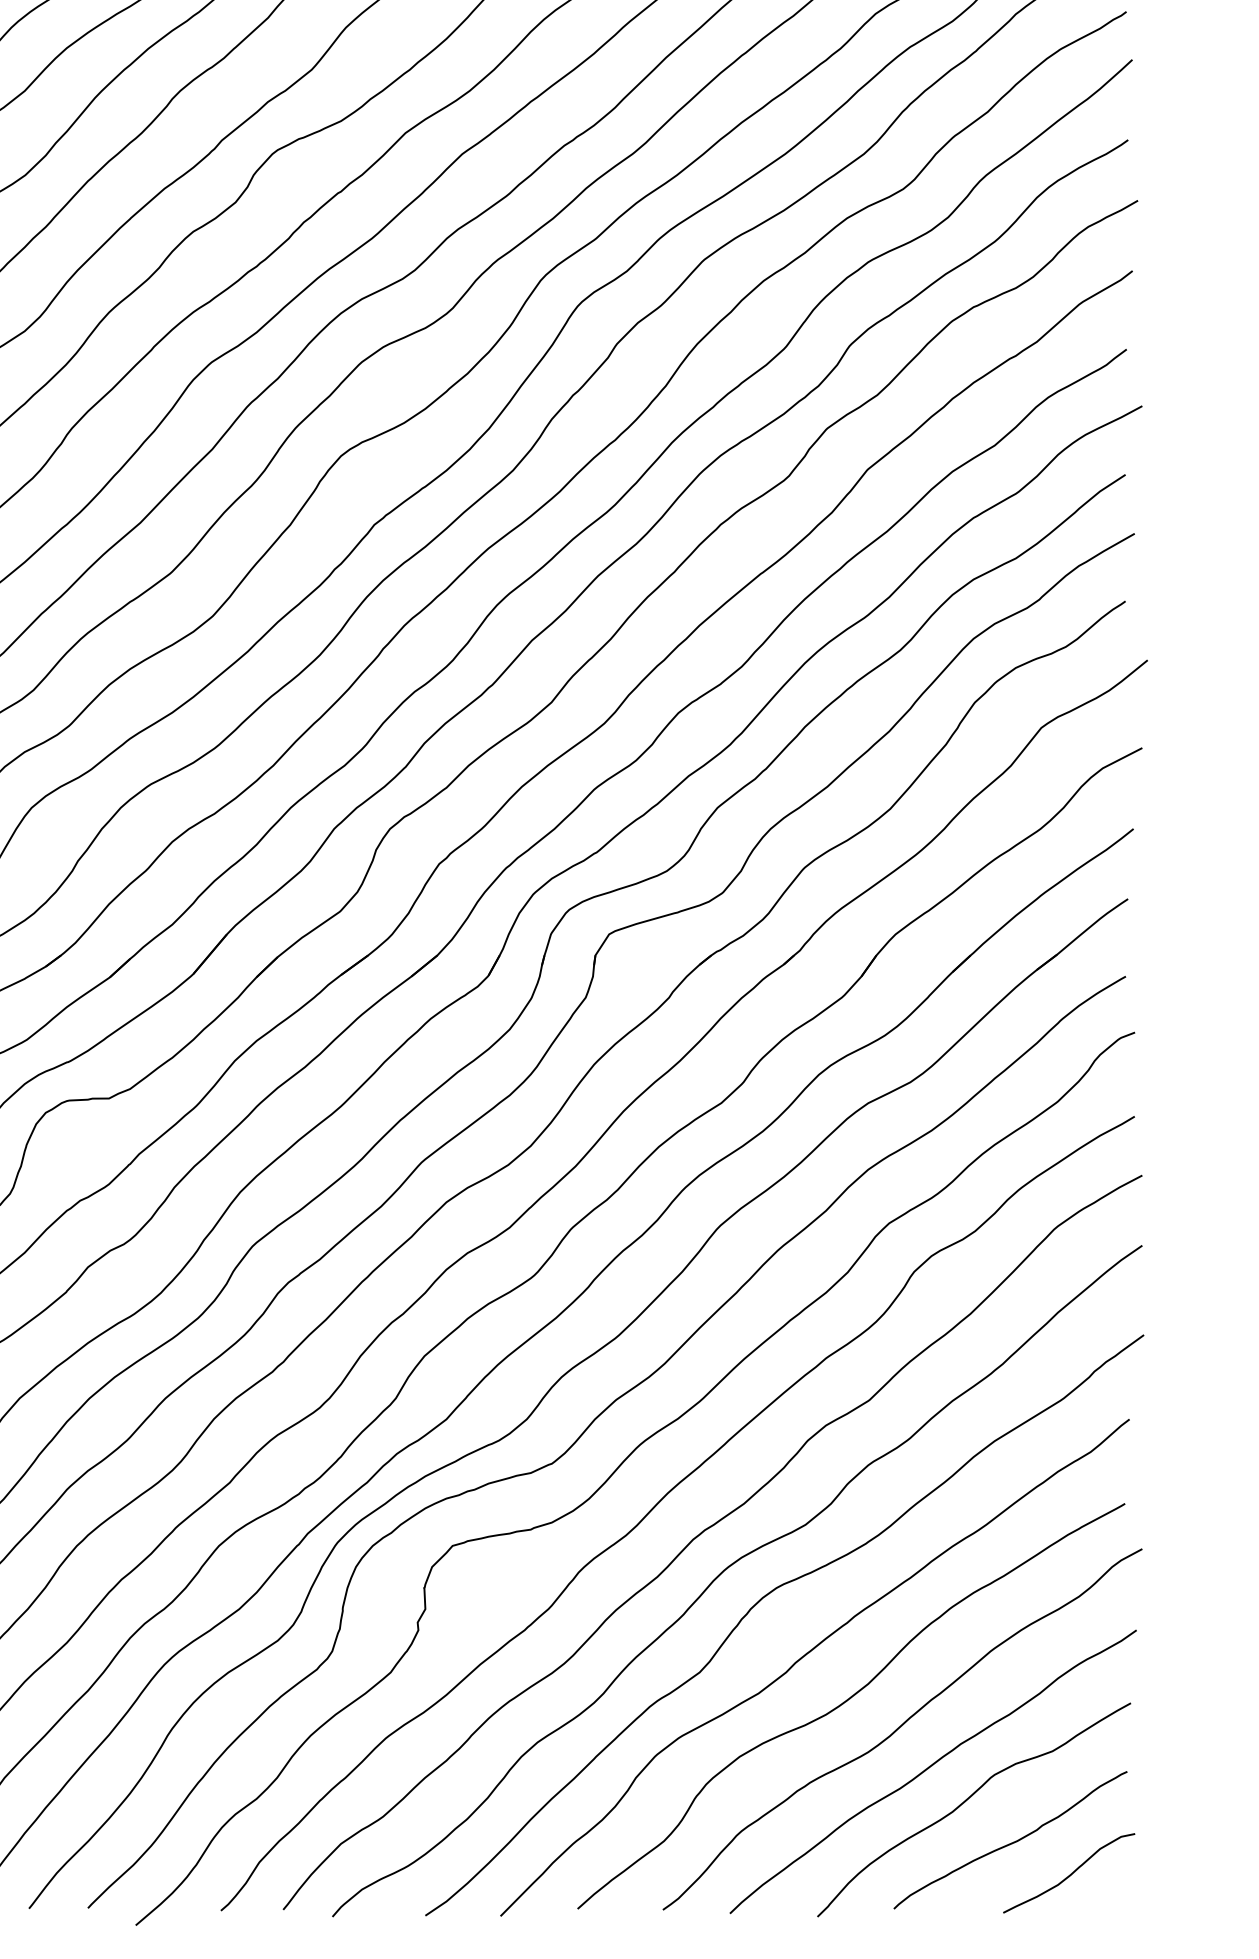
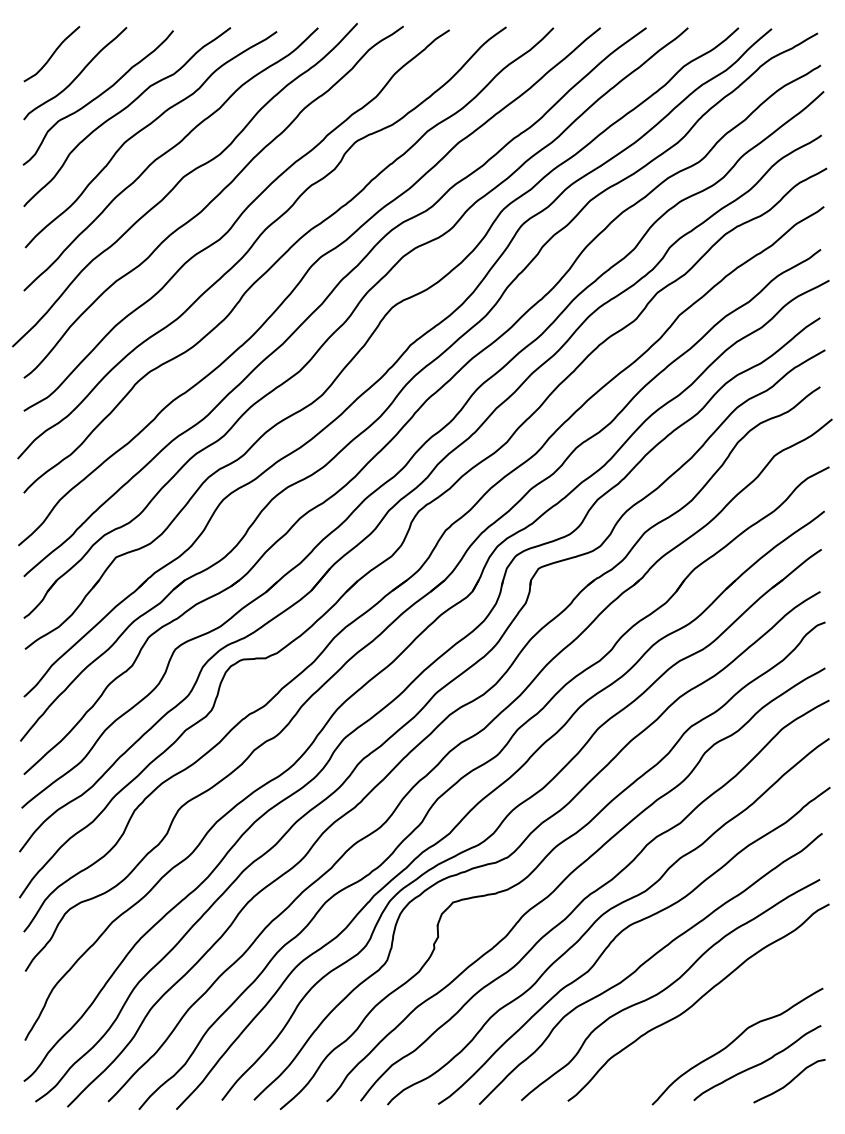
curve: (931, 1767) -> (714, 1023), removed

